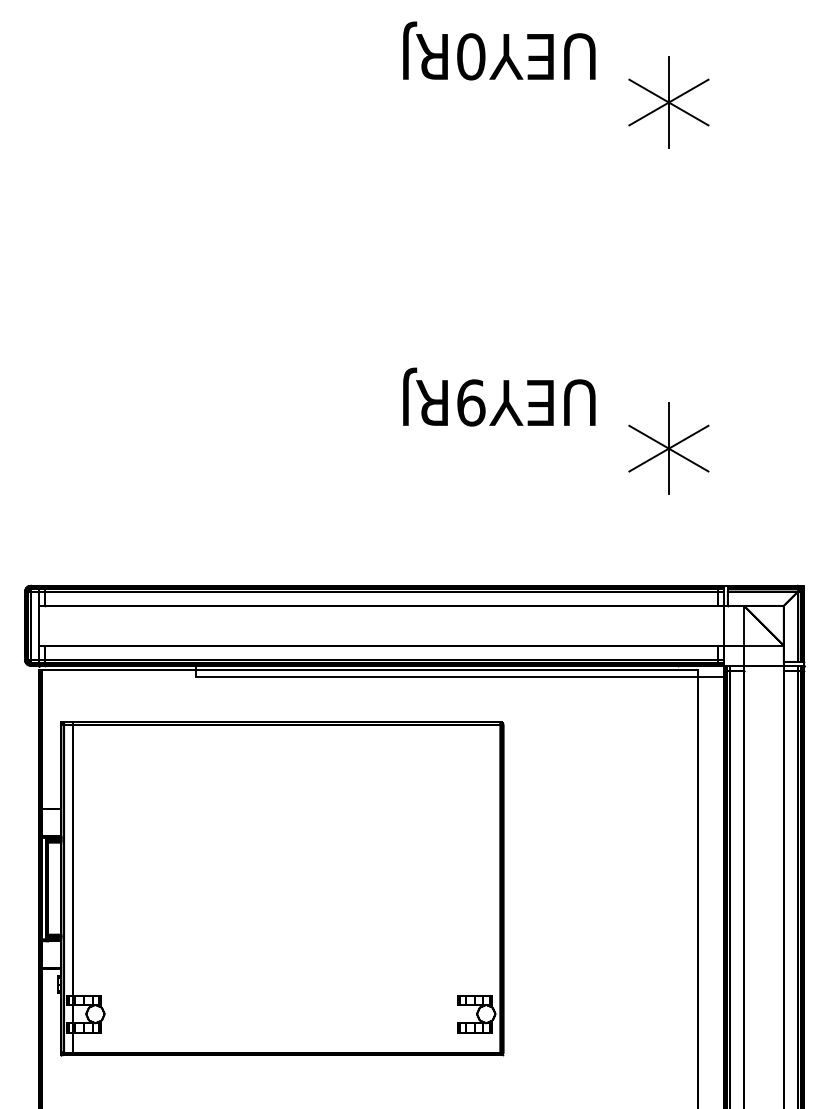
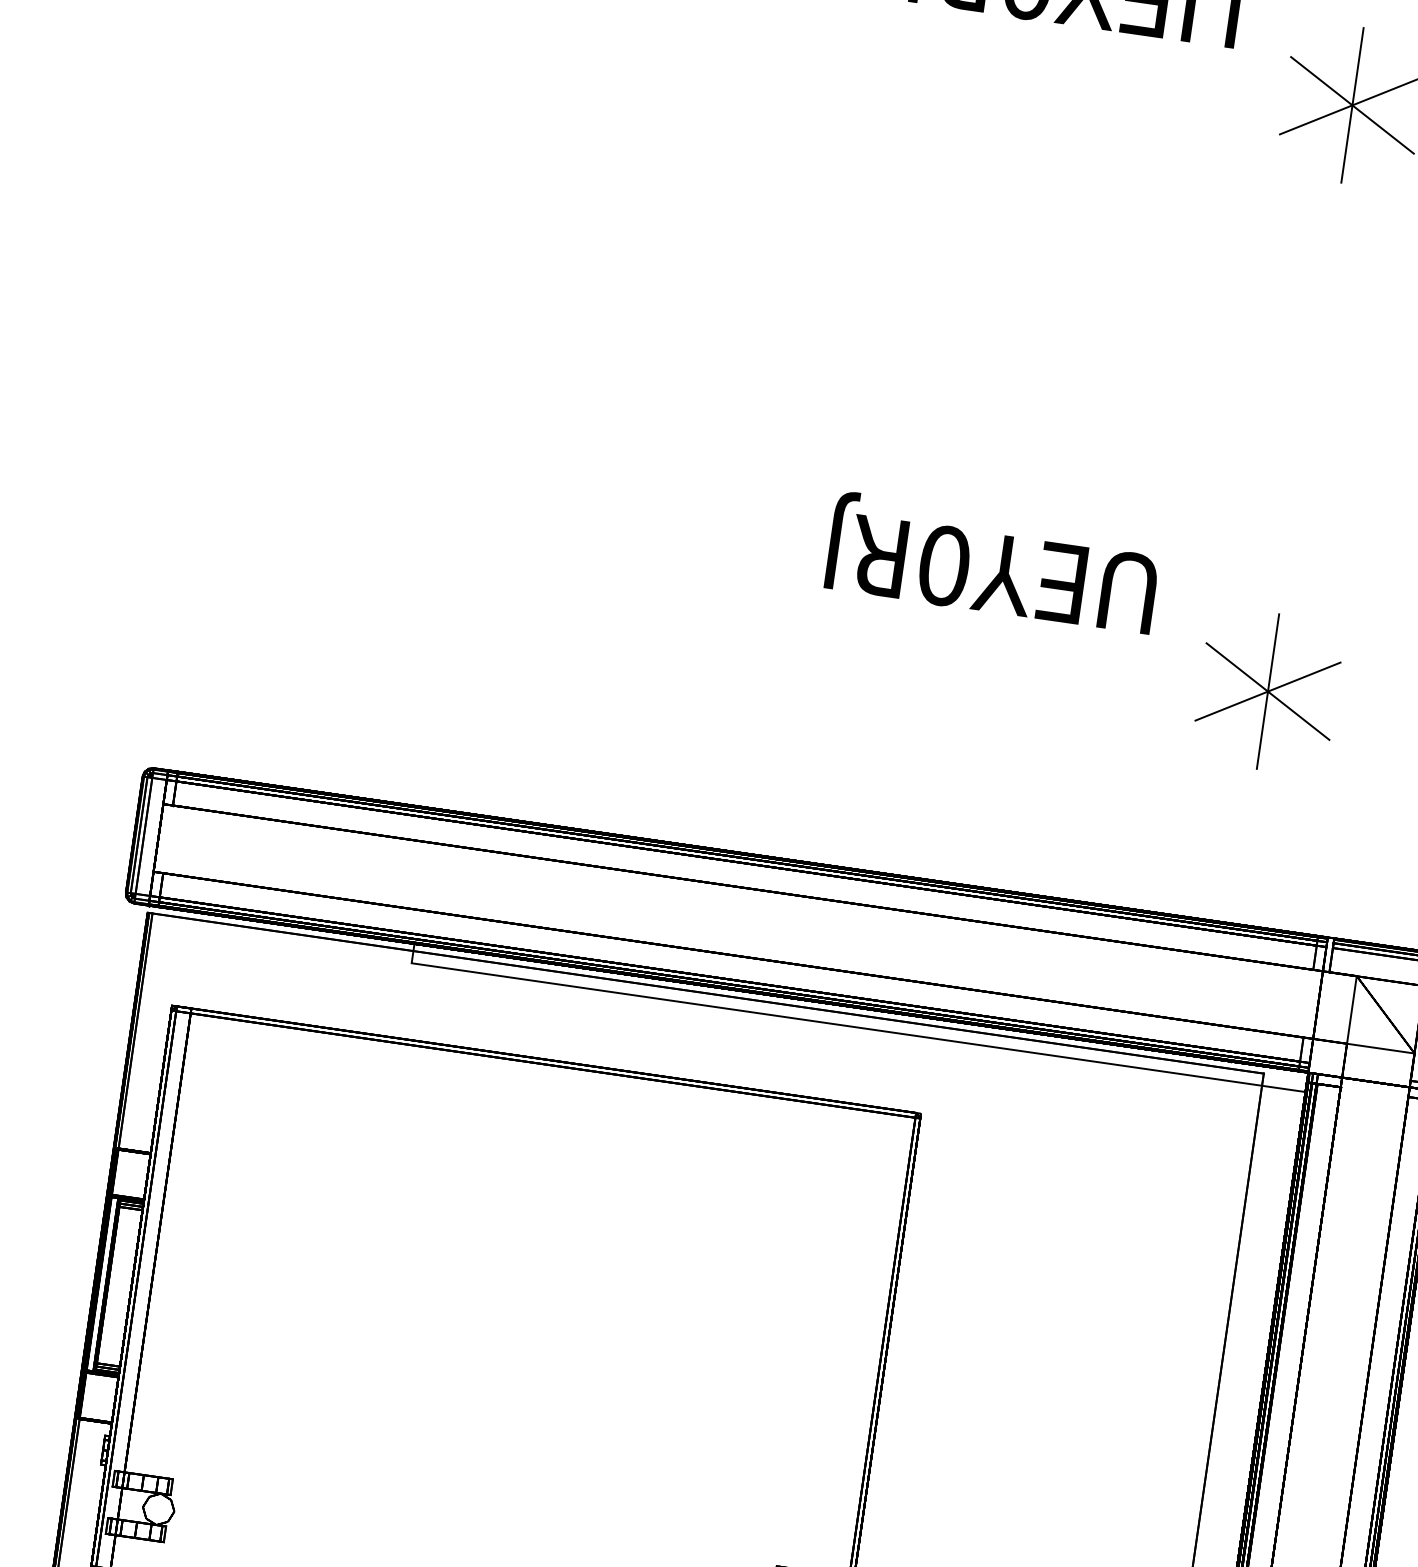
text: (471, 402) -> (944, 565), UEY9RJ -> UEY0RJ

